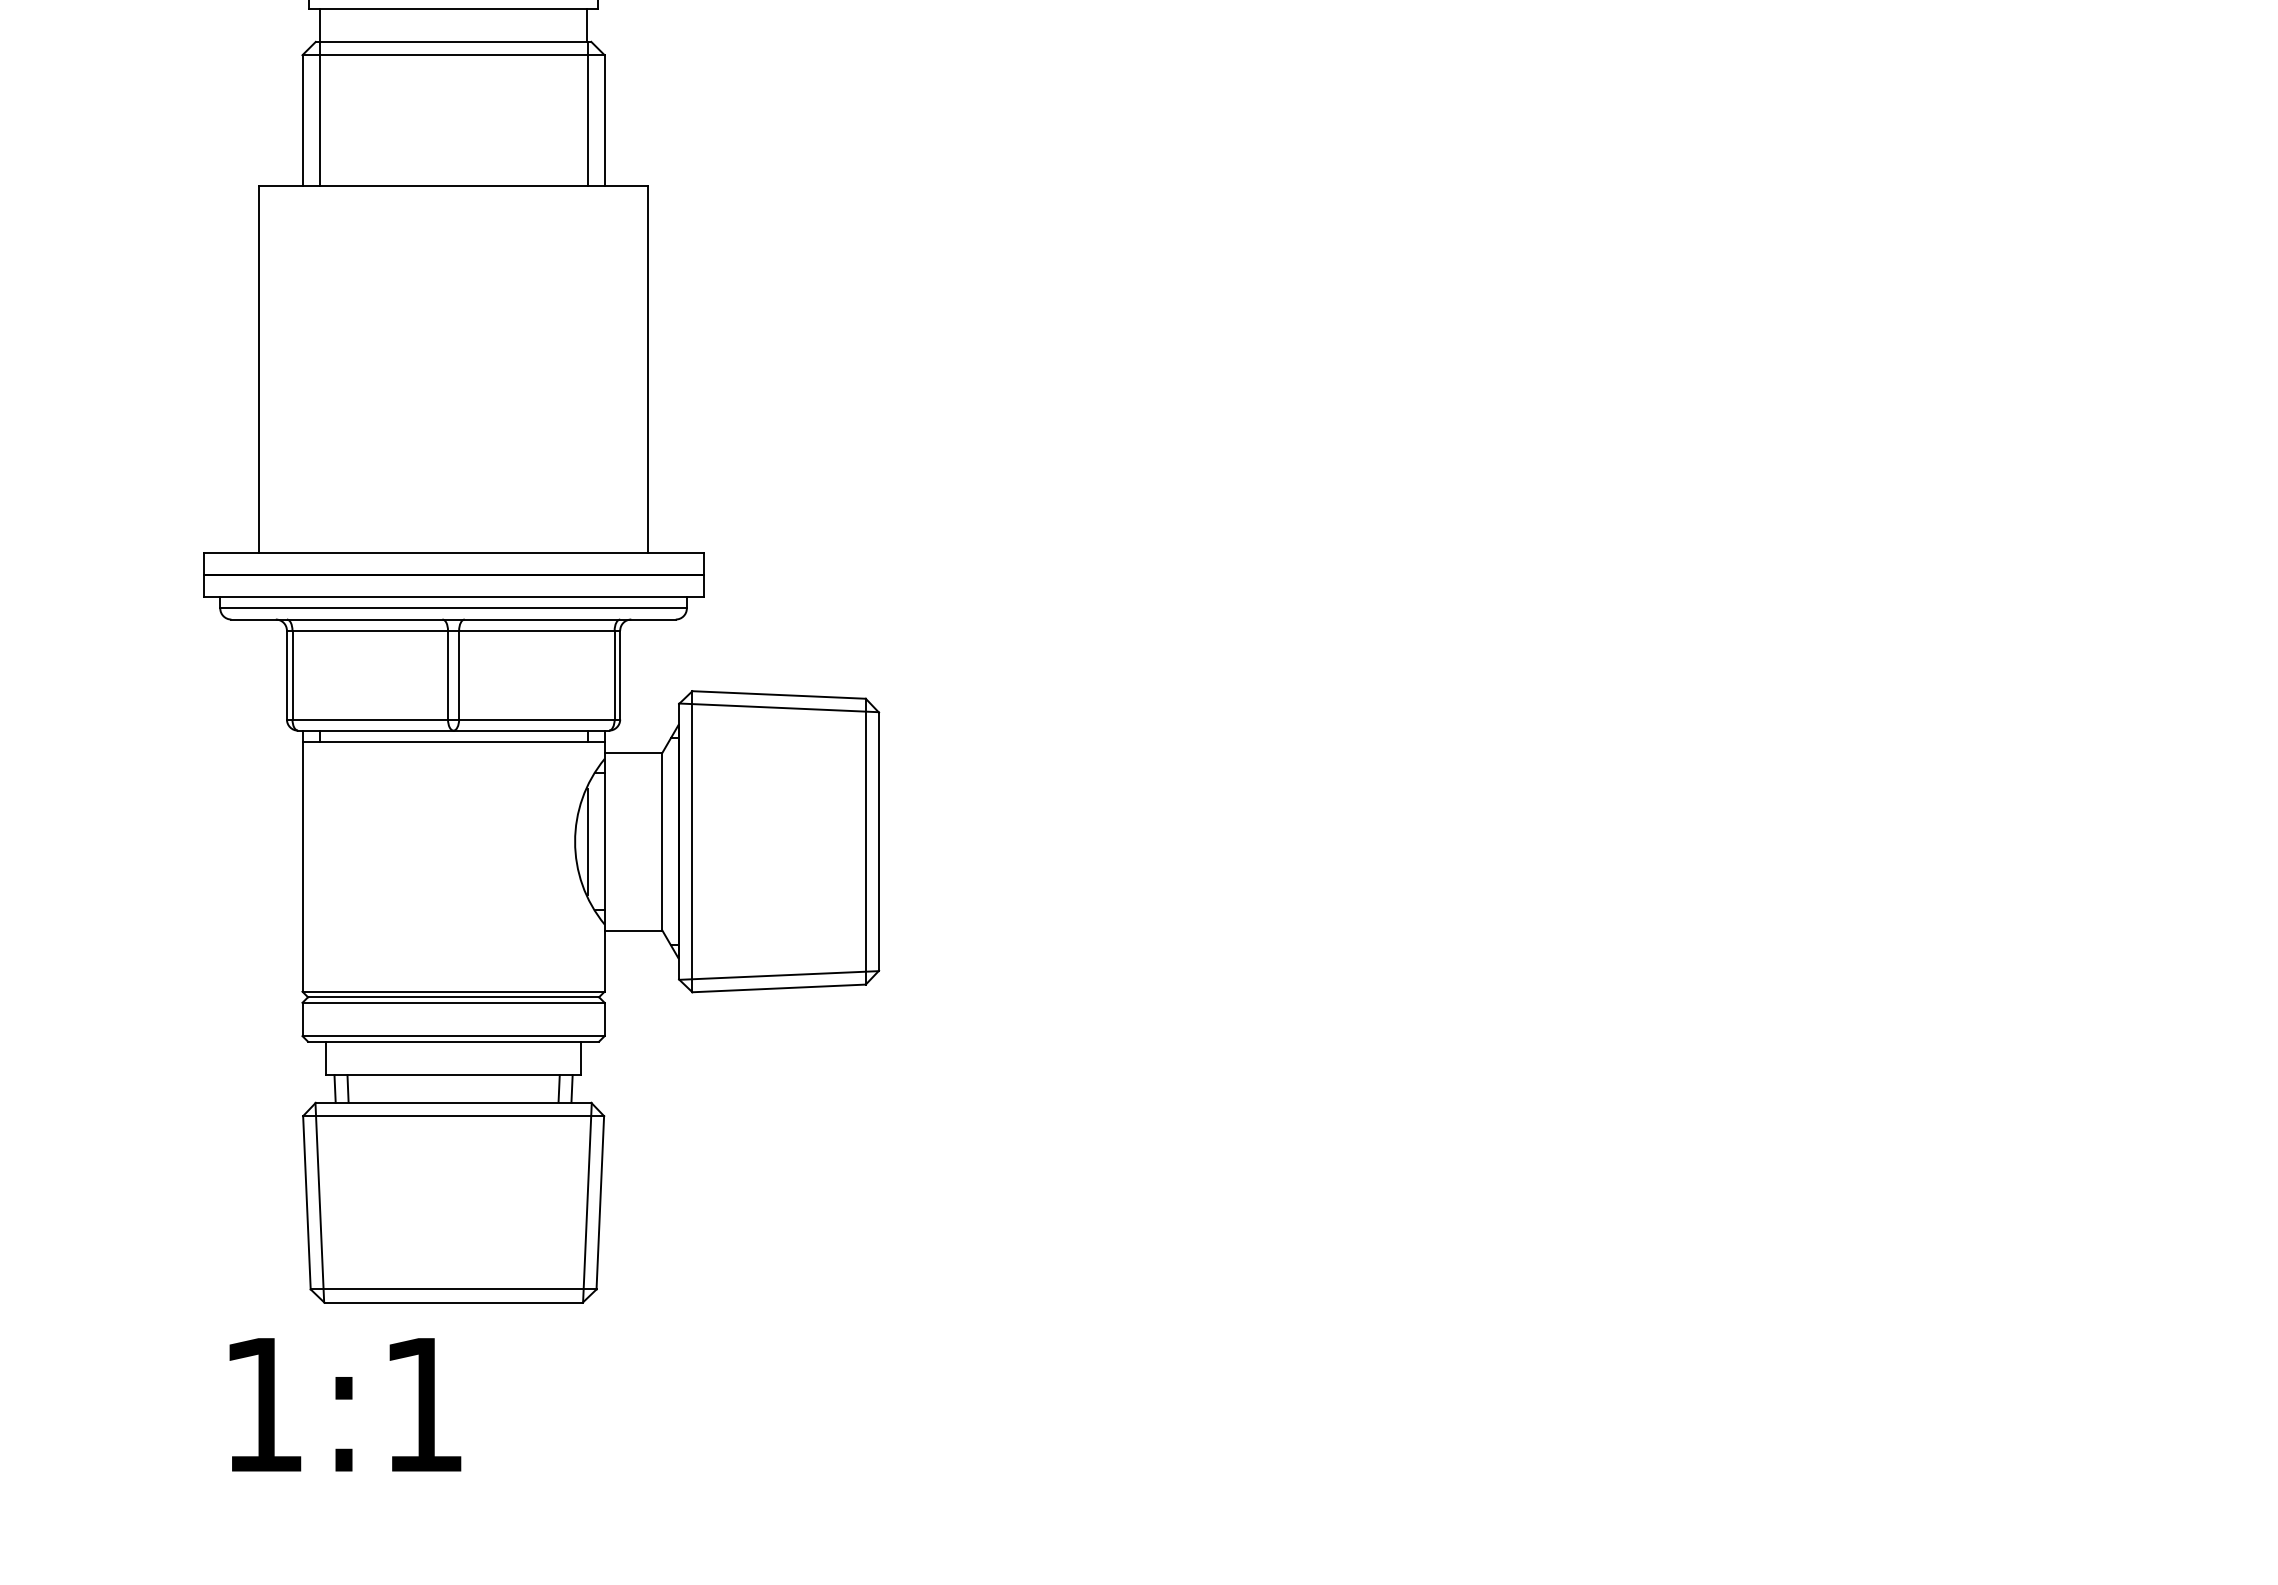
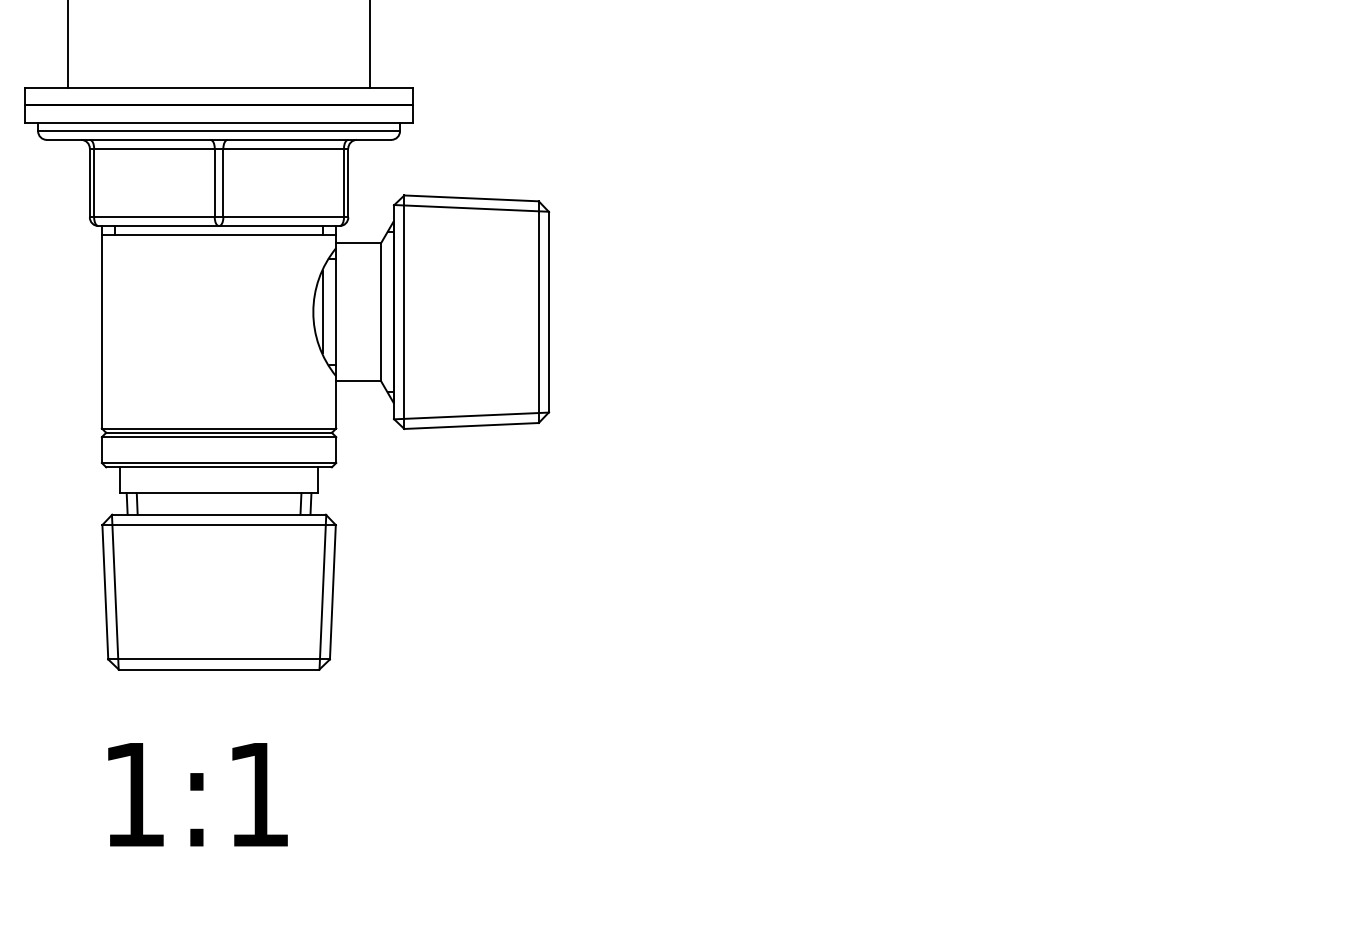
text: (345, 1404) -> (198, 794), moved

